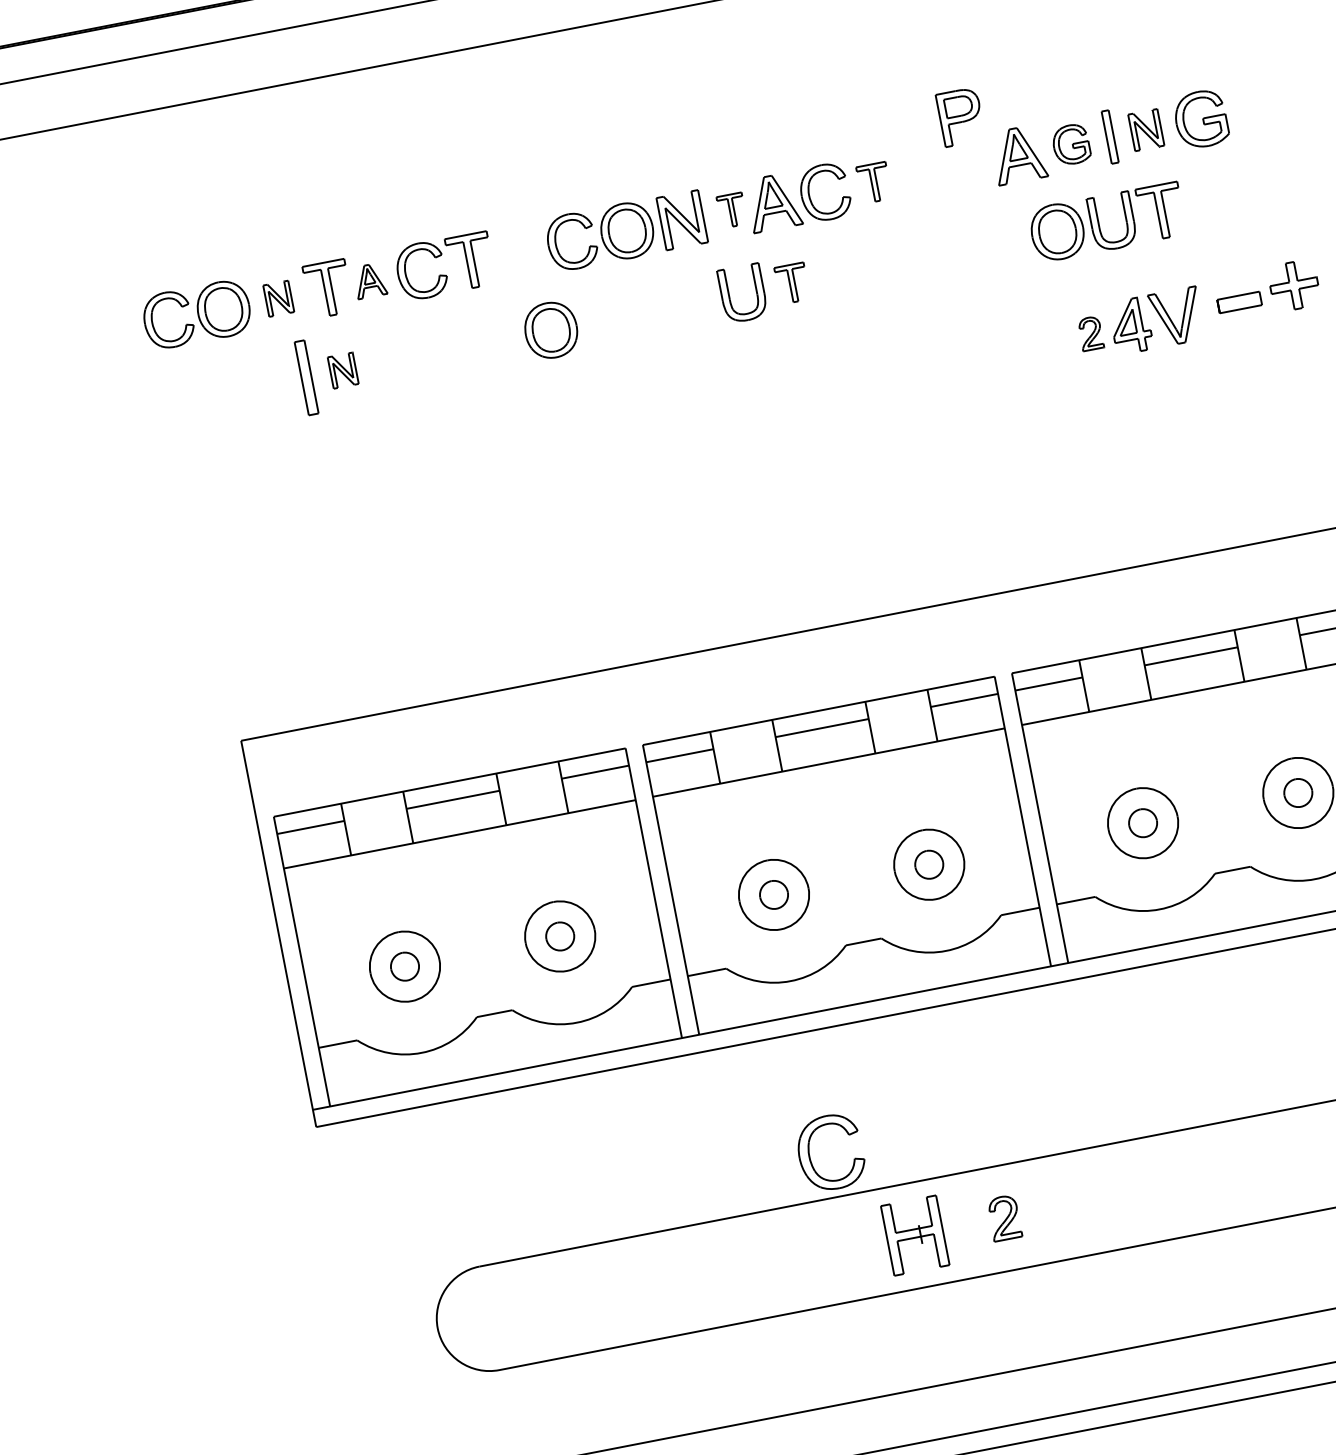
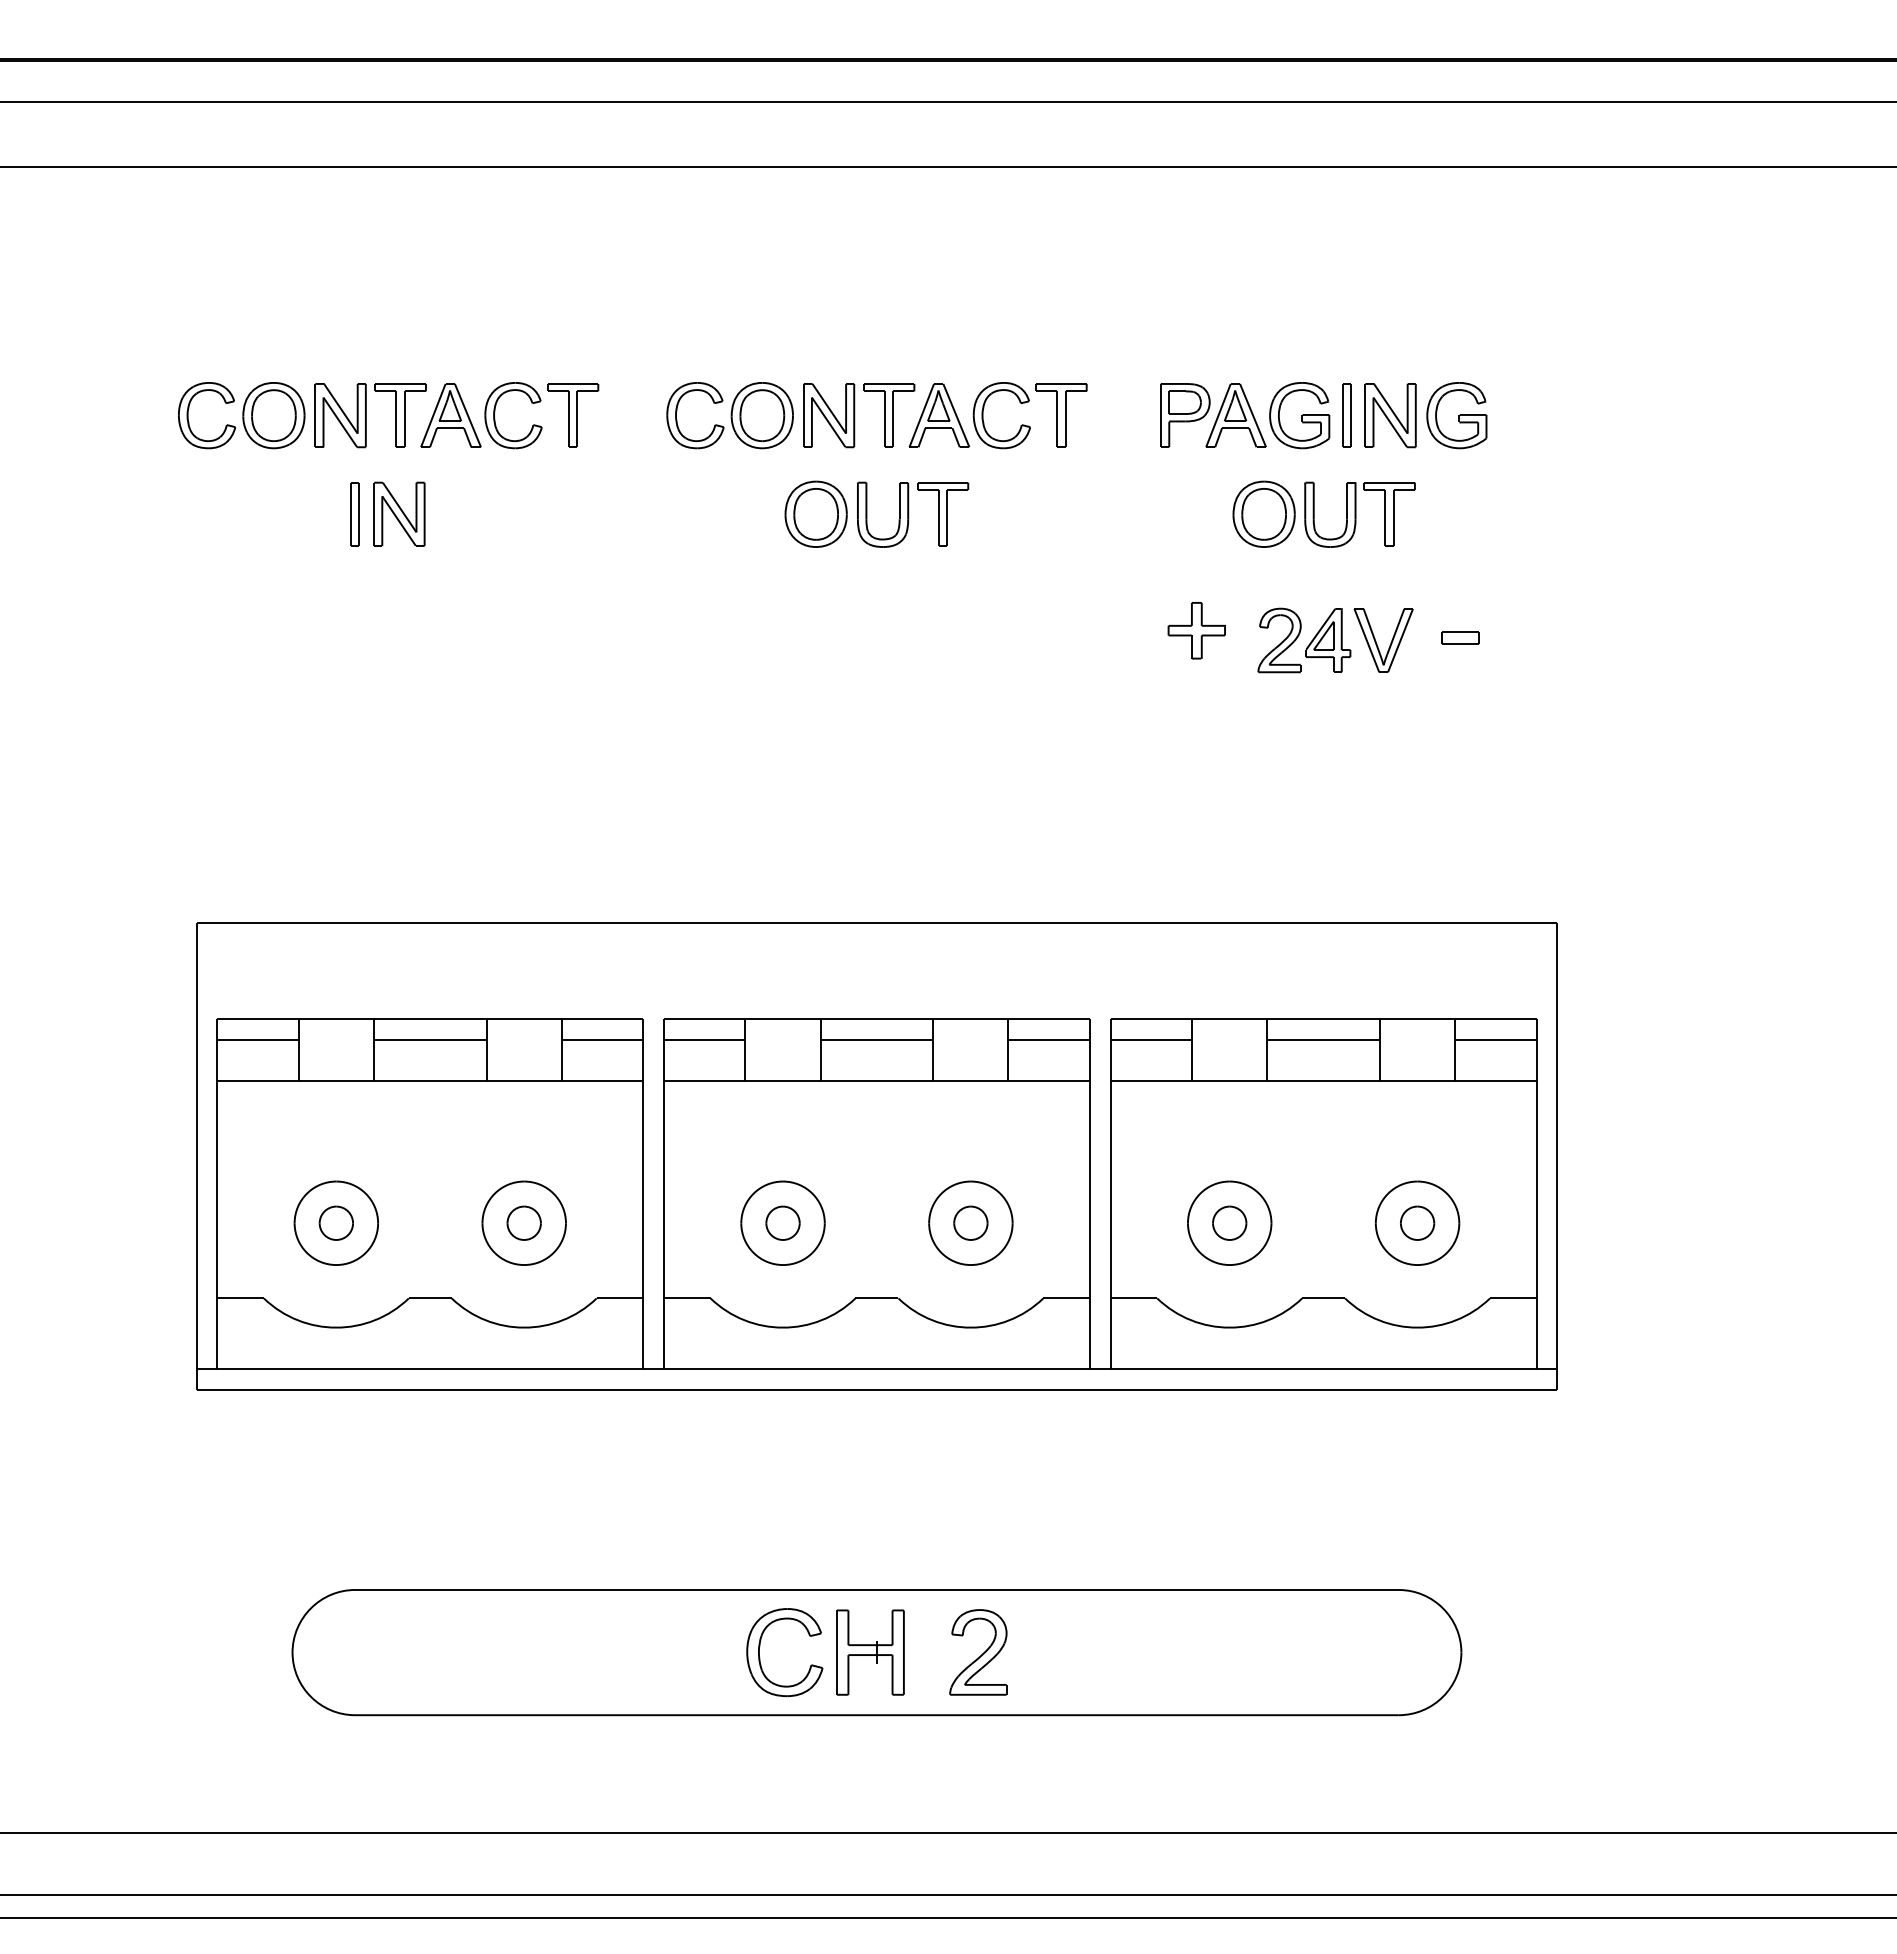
part: (961, 117) -> (1185, 415), moved
part: (1146, 129) -> (1390, 415), size x1.43
part: (1071, 144) -> (1299, 415), size x1.43
part: (874, 182) -> (1061, 415), size x1.43
part: (732, 210) -> (889, 415), size x1.67
part: (369, 280) -> (450, 415), size x1.67
part: (792, 283) -> (943, 514), size x1.43
part: (1293, 285) -> (1196, 630), moved
part: (278, 298) -> (340, 415), size x1.67
part: (1239, 302) -> (1460, 637), size x0.71
part: (550, 329) -> (815, 513), moved
part: (1090, 333) -> (1279, 640), size x1.67
part: (343, 370) -> (399, 513), size x1.67
part: (306, 378) -> (354, 514), size x0.71
part: (811, 1160) -> (760, 1657), moved
part: (1004, 1218) -> (978, 1652), size x1.67

